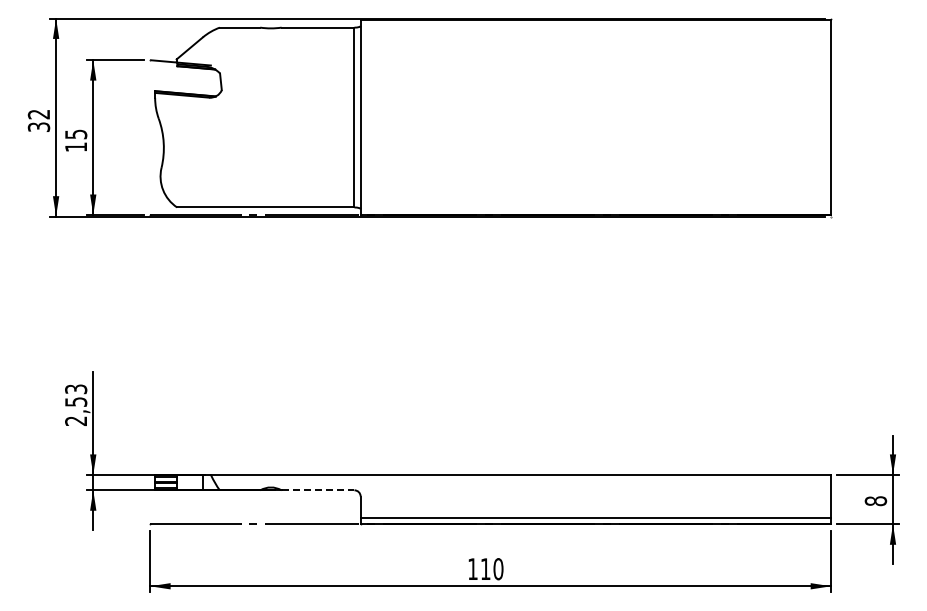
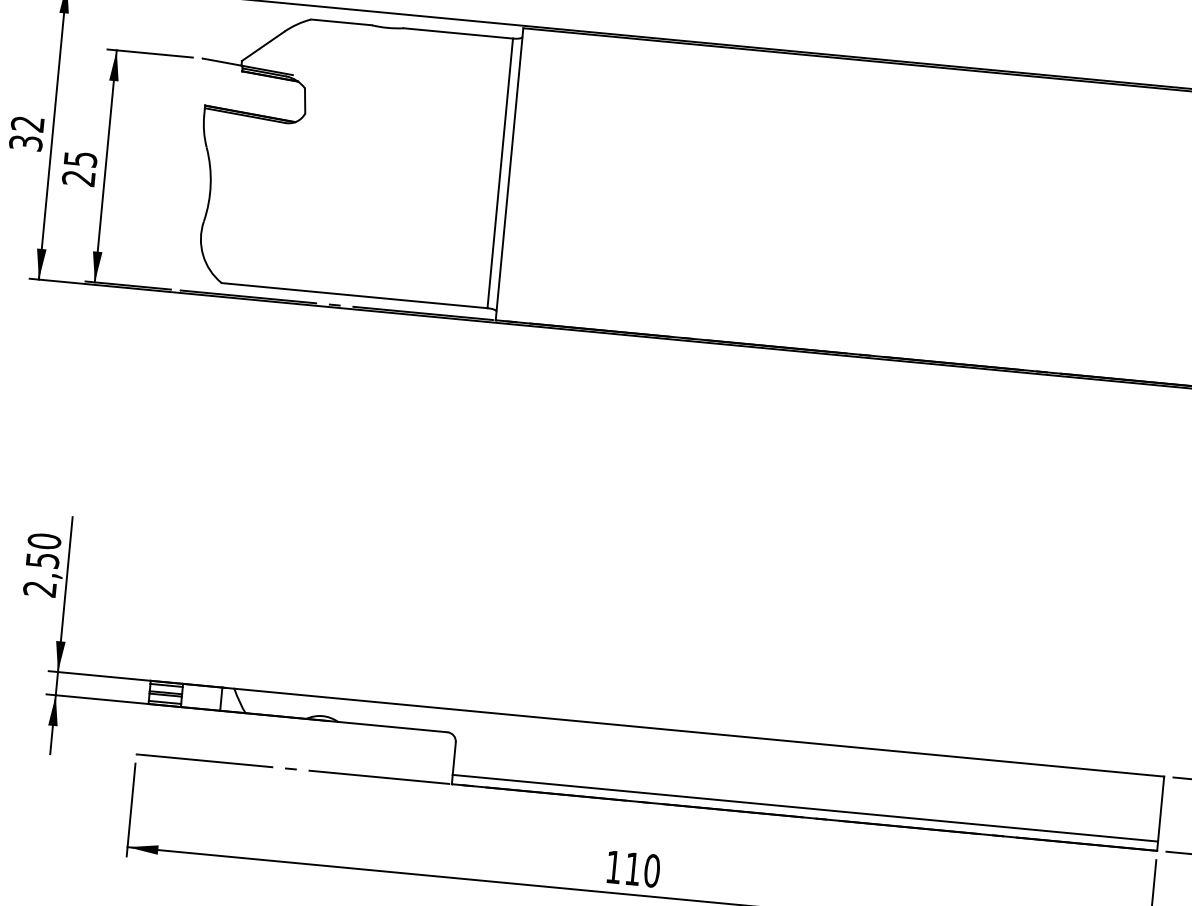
text: (75, 147) -> (77, 178), 15 -> 25
text: (76, 389) -> (44, 541), 2,53 -> 2,50
line: (318, 490) -> (393, 727), dashed -> solid

